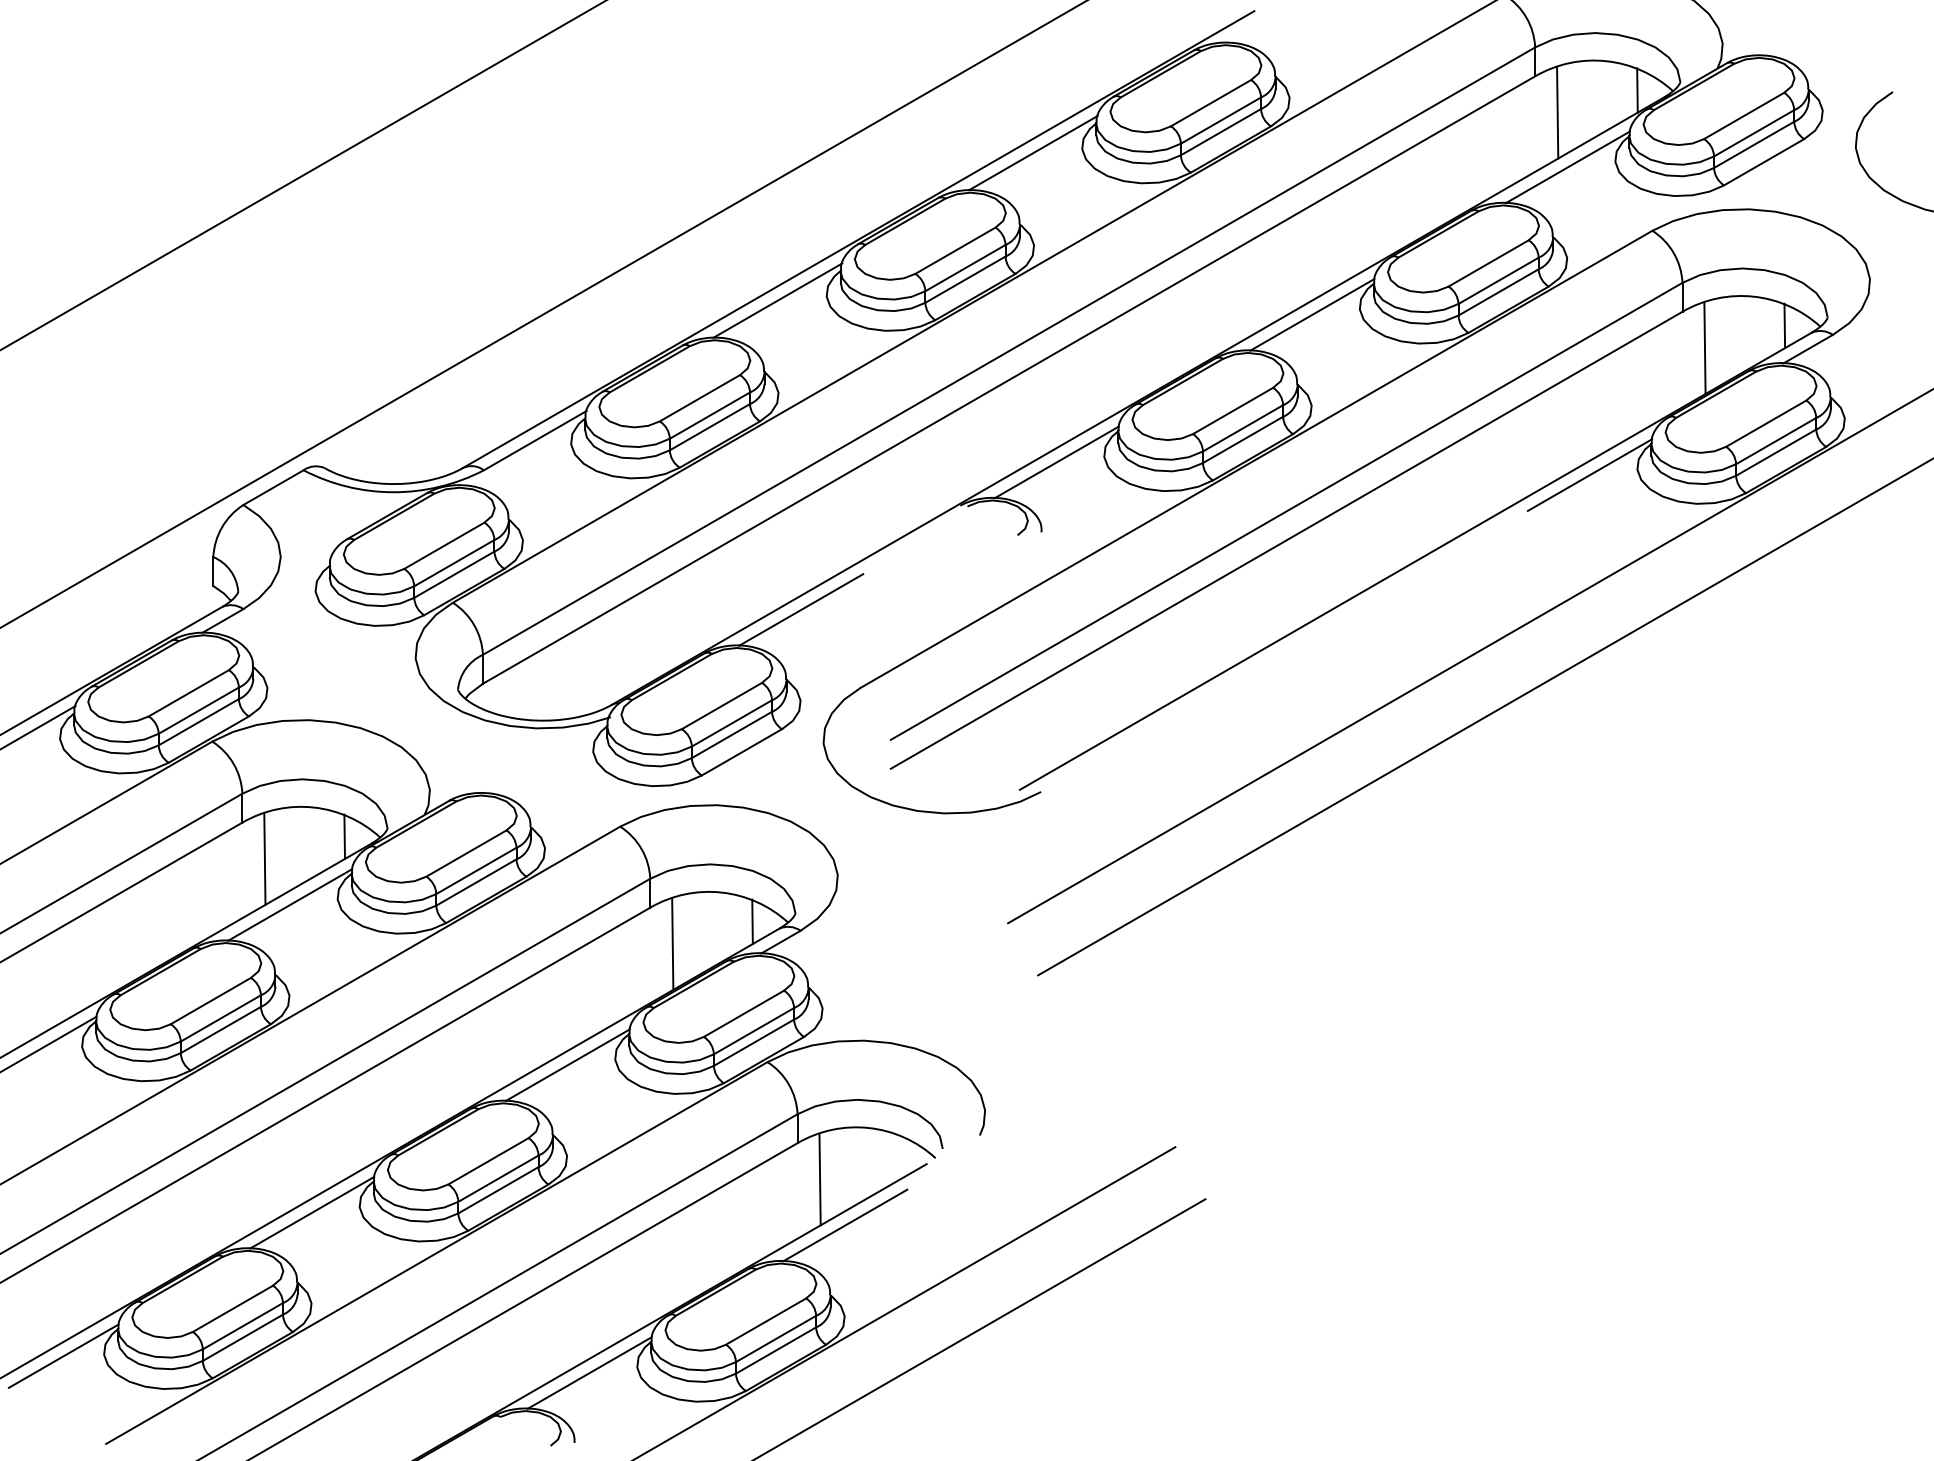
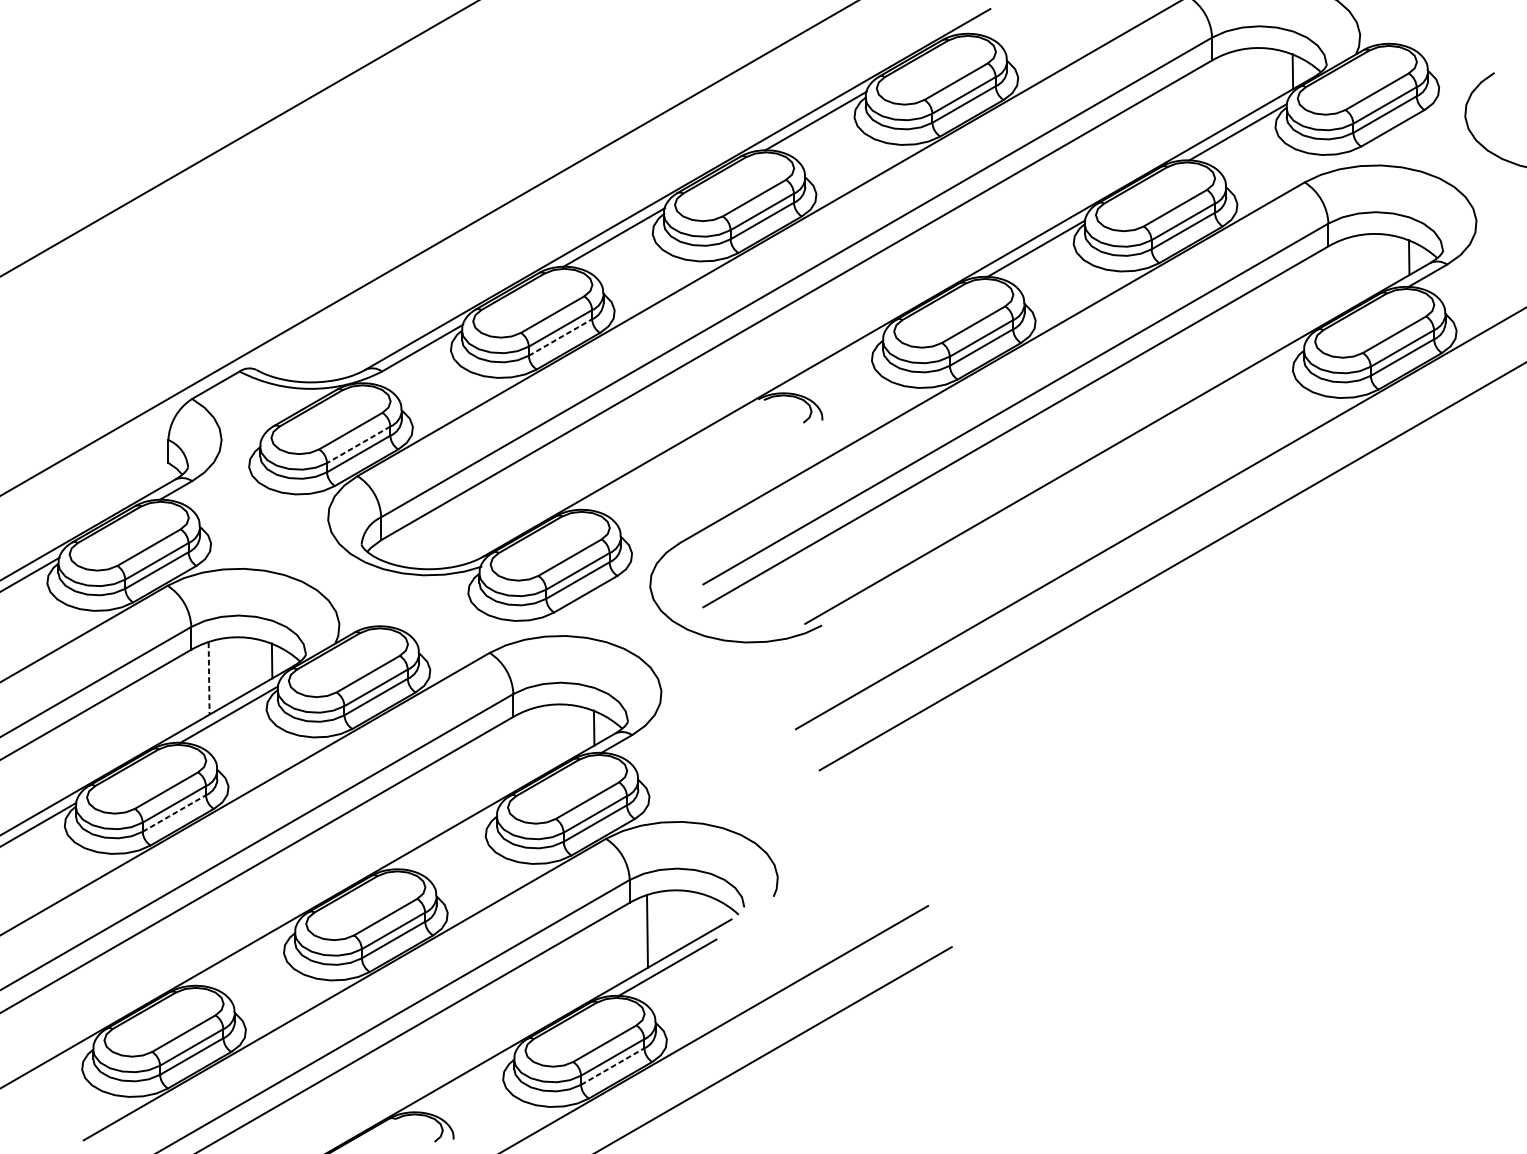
line: (1557, 112) -> (1229, 89), removed
line: (1704, 348) -> (1345, 275), removed
line: (710, 426) -> (560, 336), solid -> dashed
line: (1056, 462) -> (834, 365), removed
line: (1589, 474) -> (1255, 374), removed
line: (453, 563) -> (358, 445), solid -> dashed
line: (801, 609) -> (632, 481), removed
line: (264, 859) -> (208, 678), solid -> dashed
line: (672, 943) -> (530, 745), removed
line: (221, 1029) -> (174, 813), solid -> dashed
line: (567, 1065) -> (448, 841), removed
line: (312, 1212) -> (246, 957), removed
line: (776, 1350) -> (613, 1066), solid -> dashed
line: (63, 1355) -> (50, 1070), removed
line: (589, 1372) -> (465, 1083), removed

